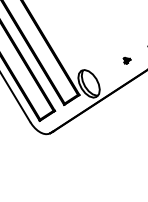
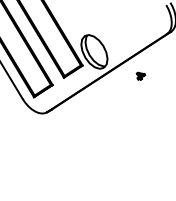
part: (126, 60) -> (140, 75), moved

